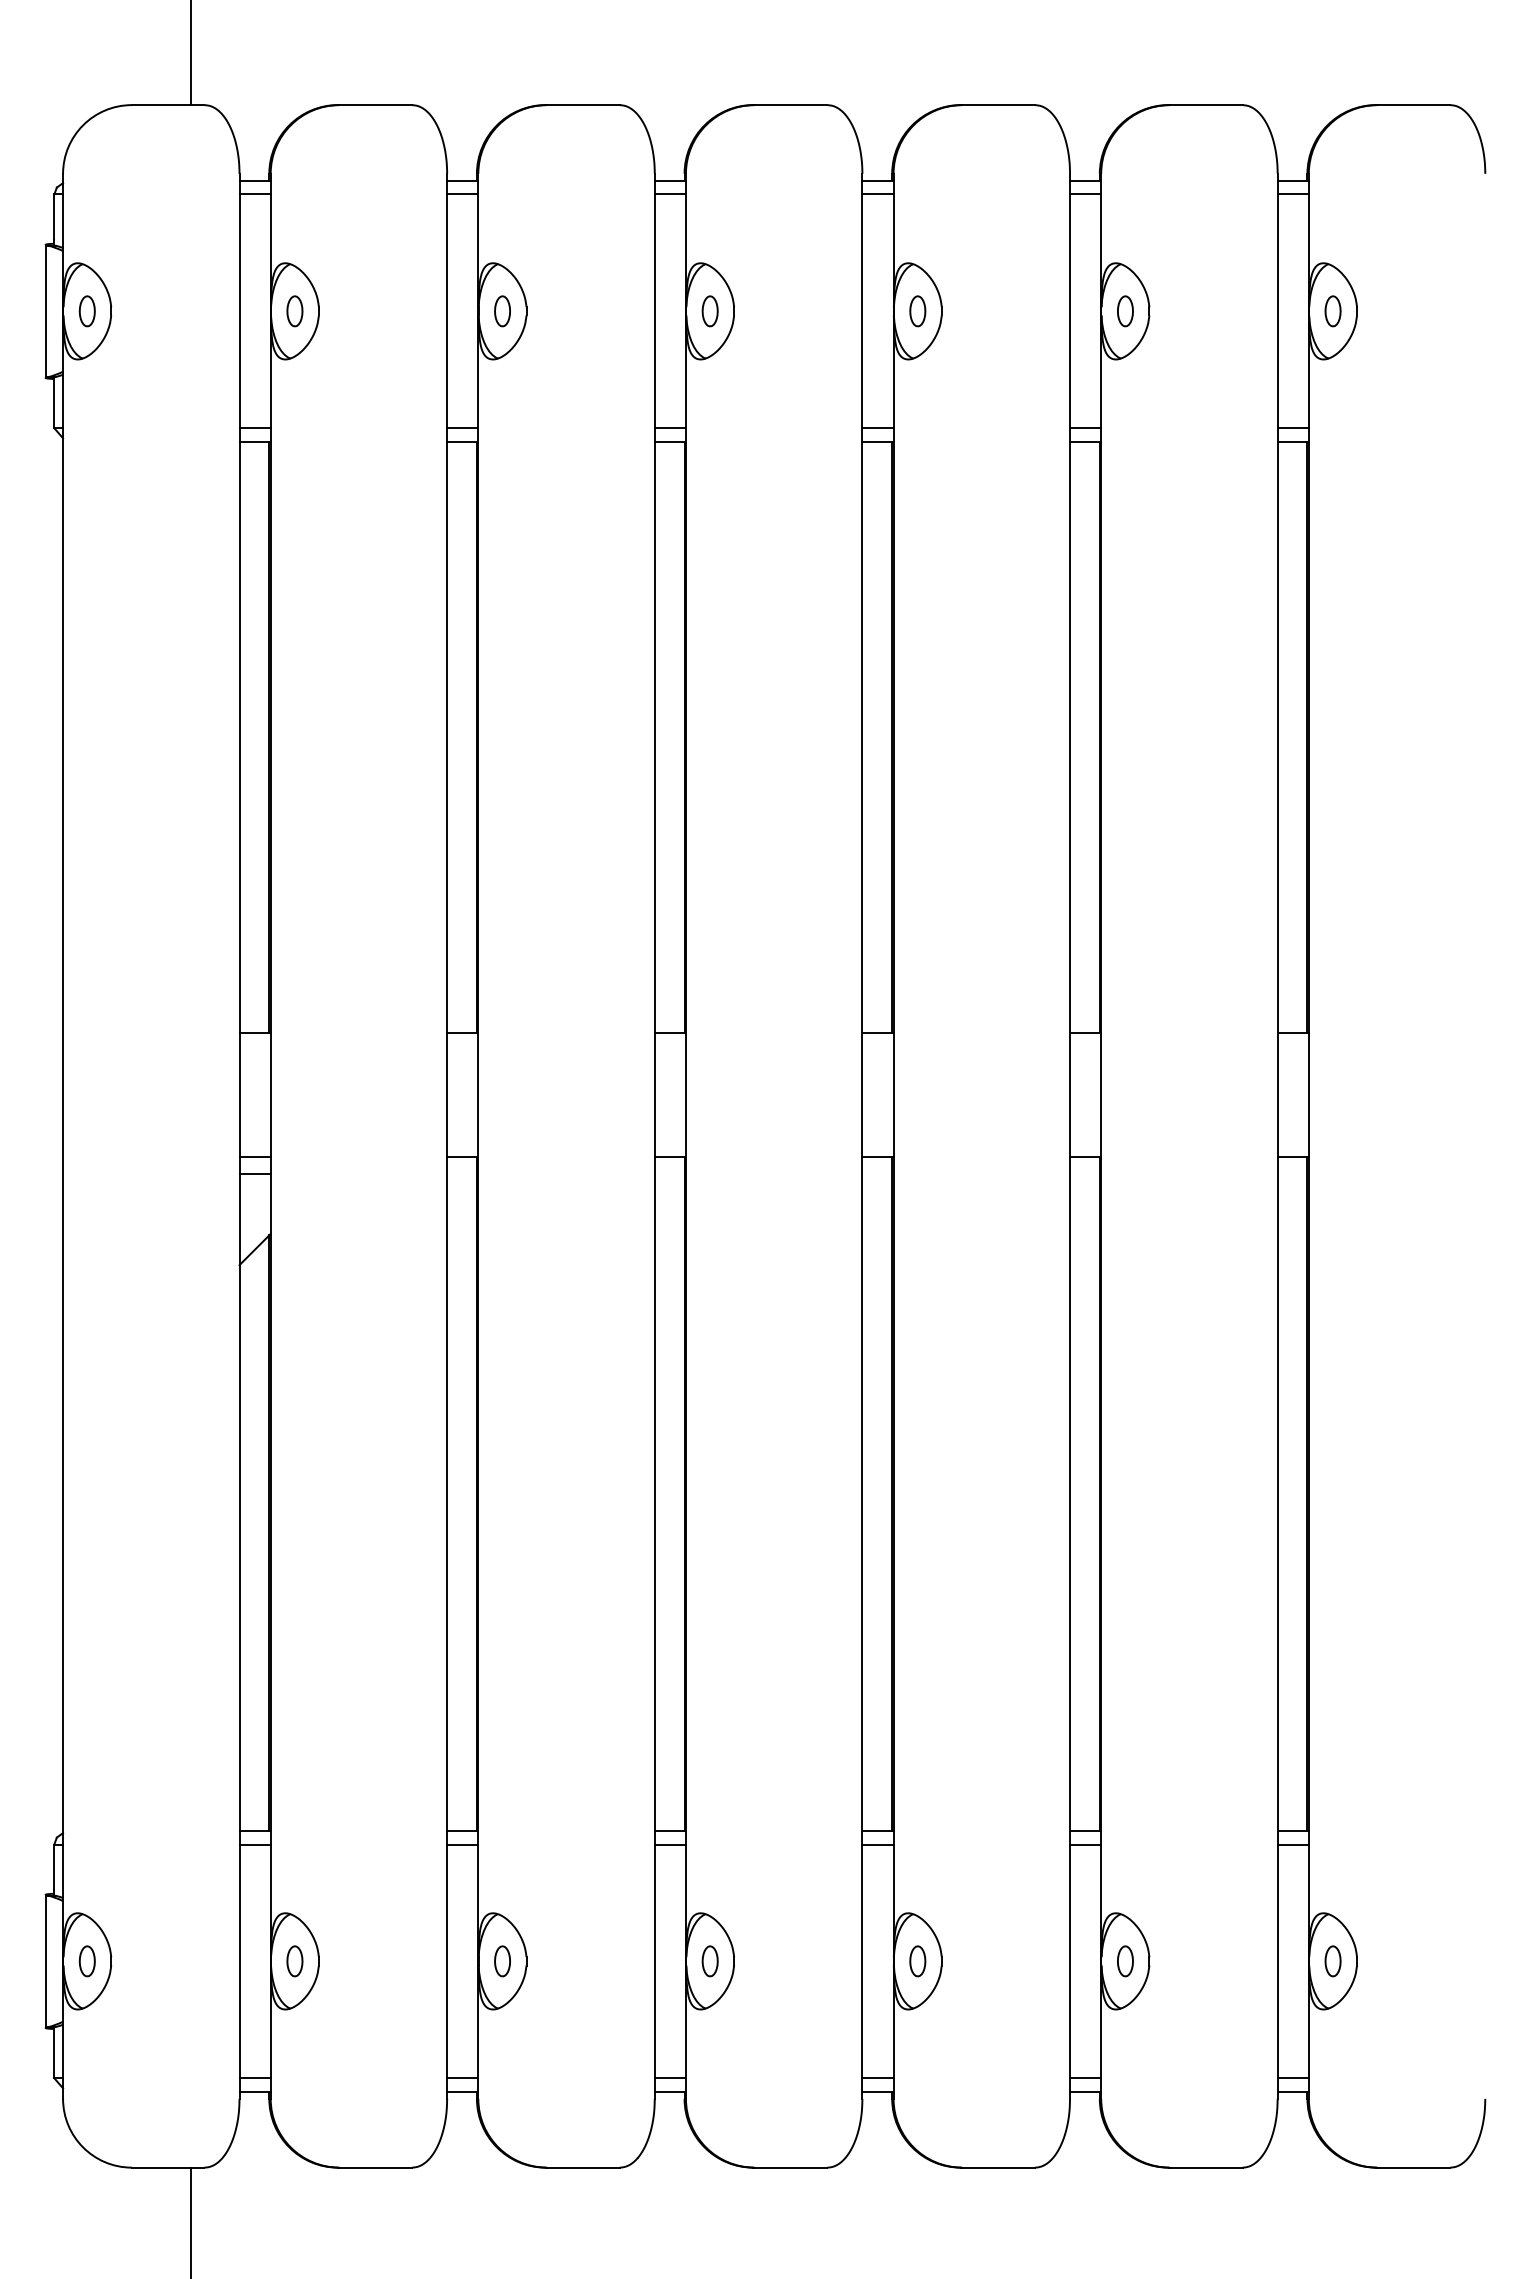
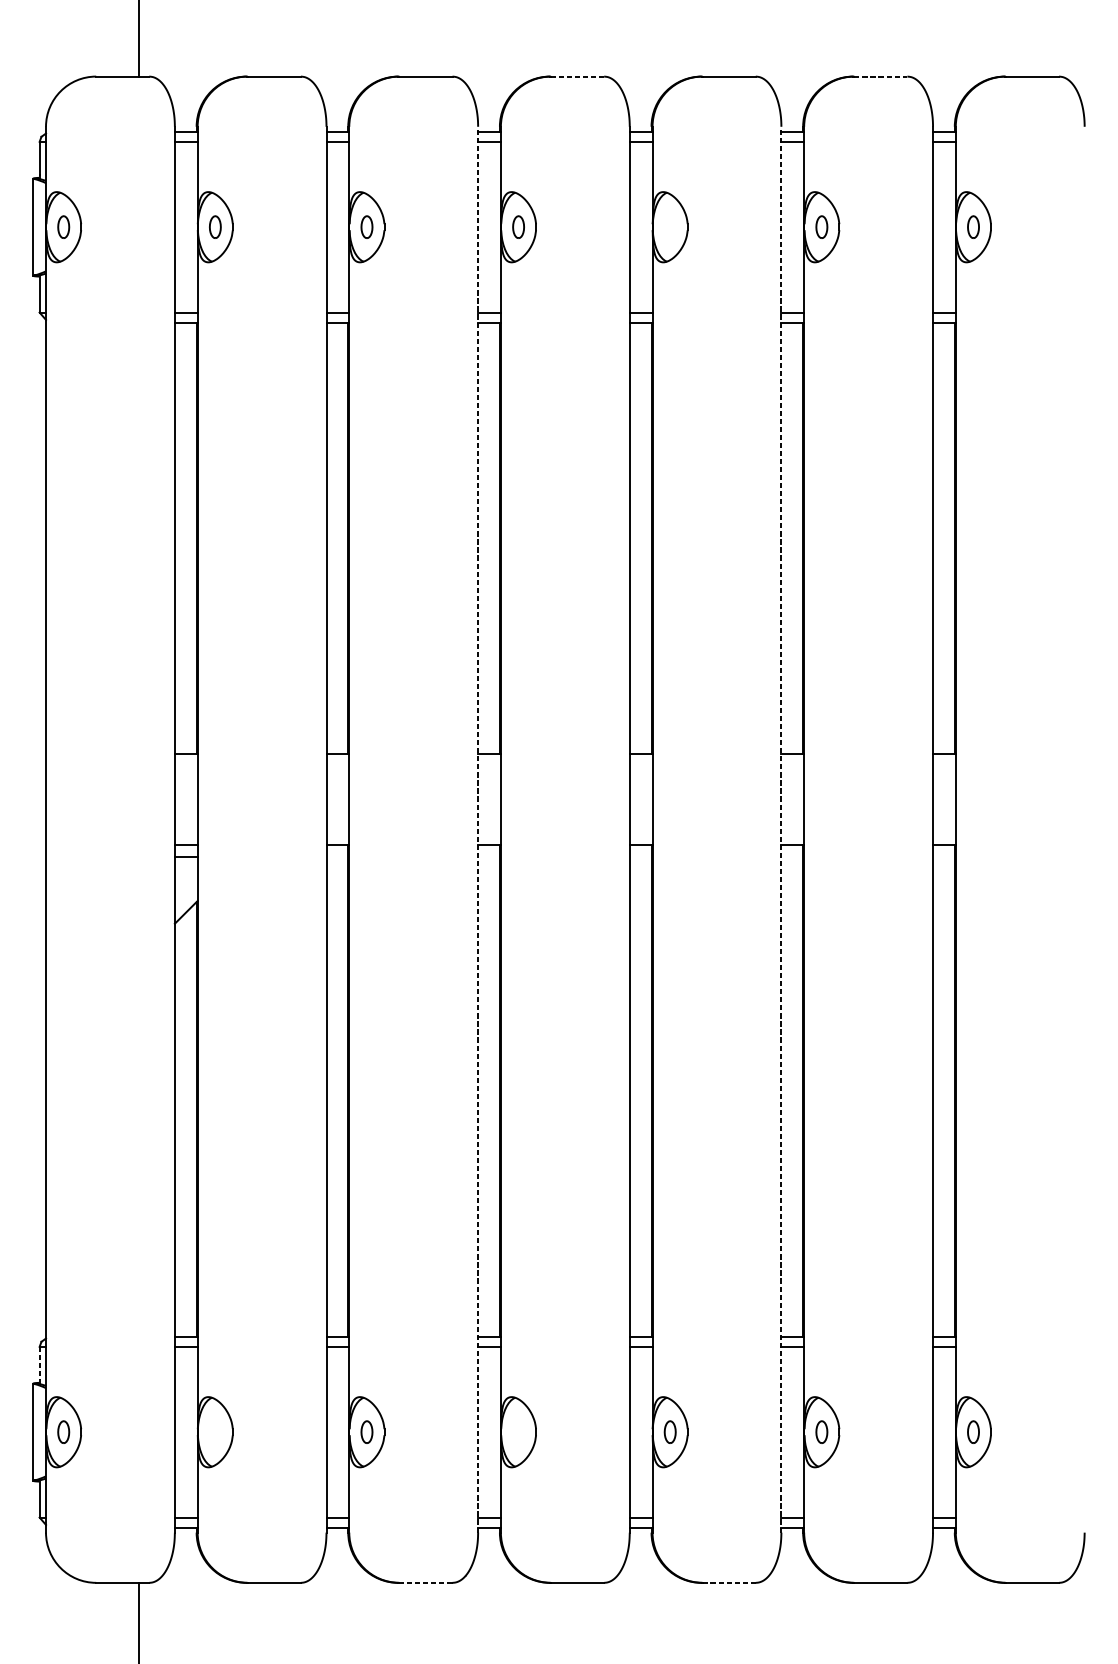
line: (791, 105) -> (577, 76), solid -> dashed
line: (1206, 105) -> (881, 76), solid -> dashed
part: (917, 311) -> (670, 227), removed
line: (654, 1136) -> (477, 829), solid -> dashed
line: (1070, 1136) -> (781, 829), solid -> dashed
line: (54, 1867) -> (39, 1363), solid -> dashed
part: (294, 1961) -> (215, 1432), removed
part: (709, 1961) -> (518, 1432), removed
line: (582, 2167) -> (425, 1582), solid -> dashed
line: (998, 2167) -> (729, 1582), solid -> dashed

